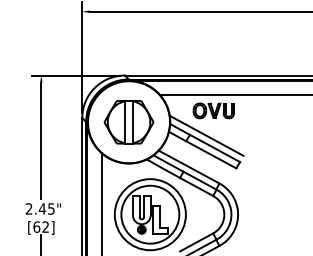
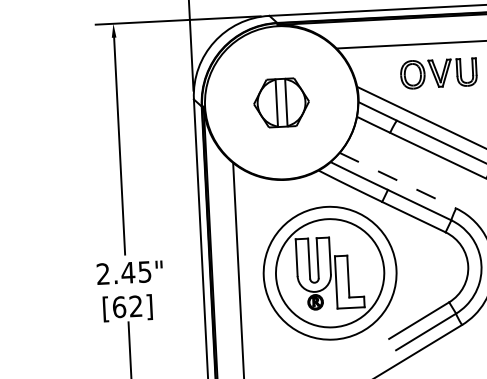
part: (128, 122) -> (280, 103), size x0.6
line: (189, 167) -> (398, 181), solid -> dashed

